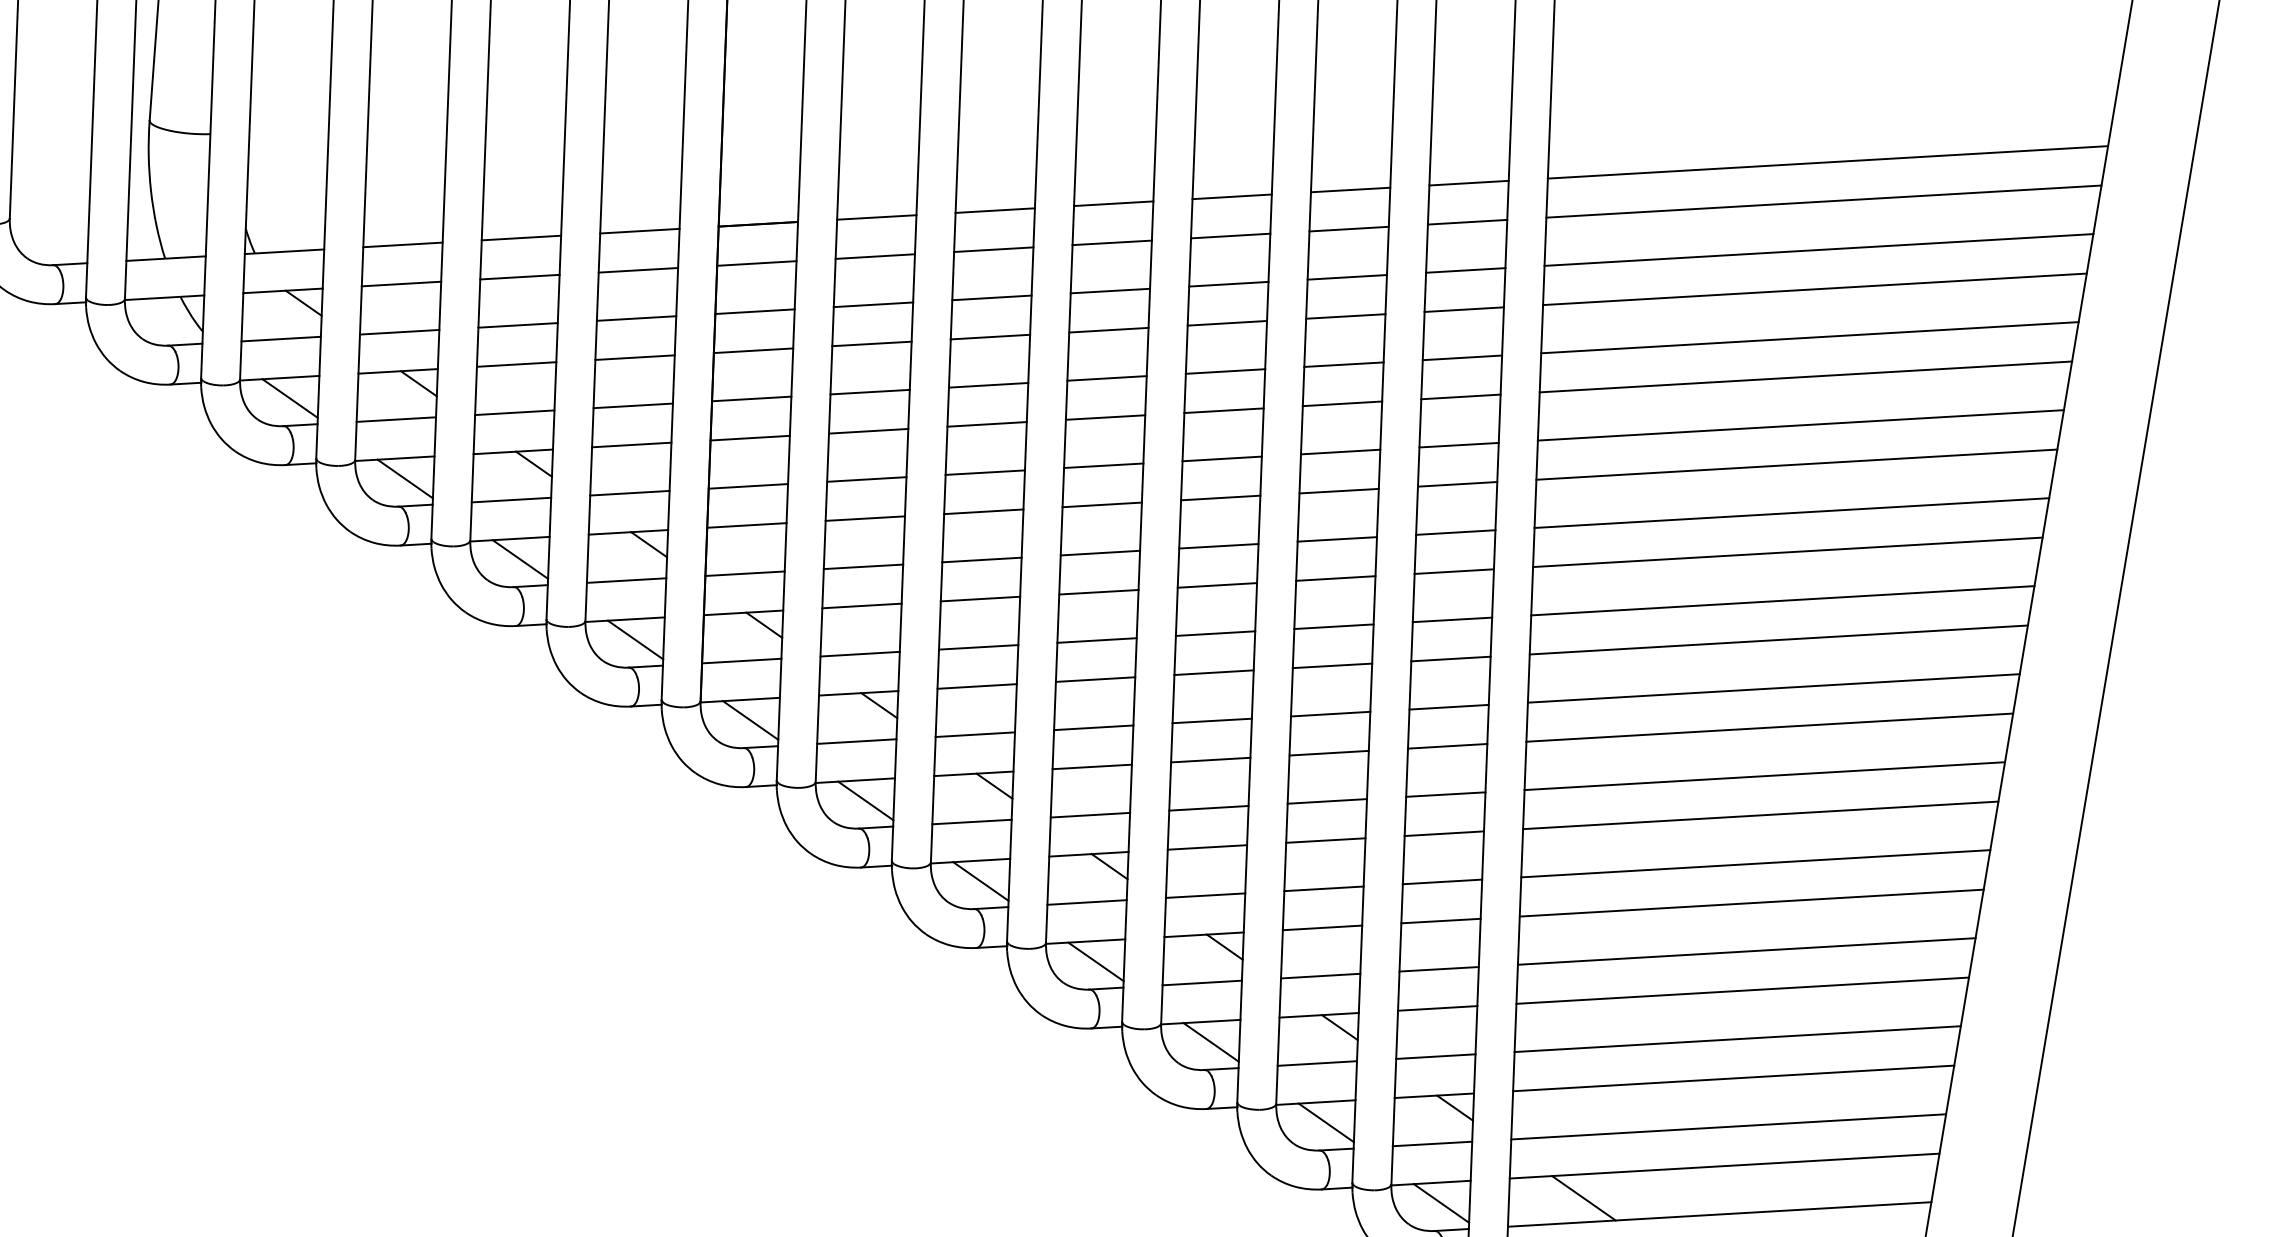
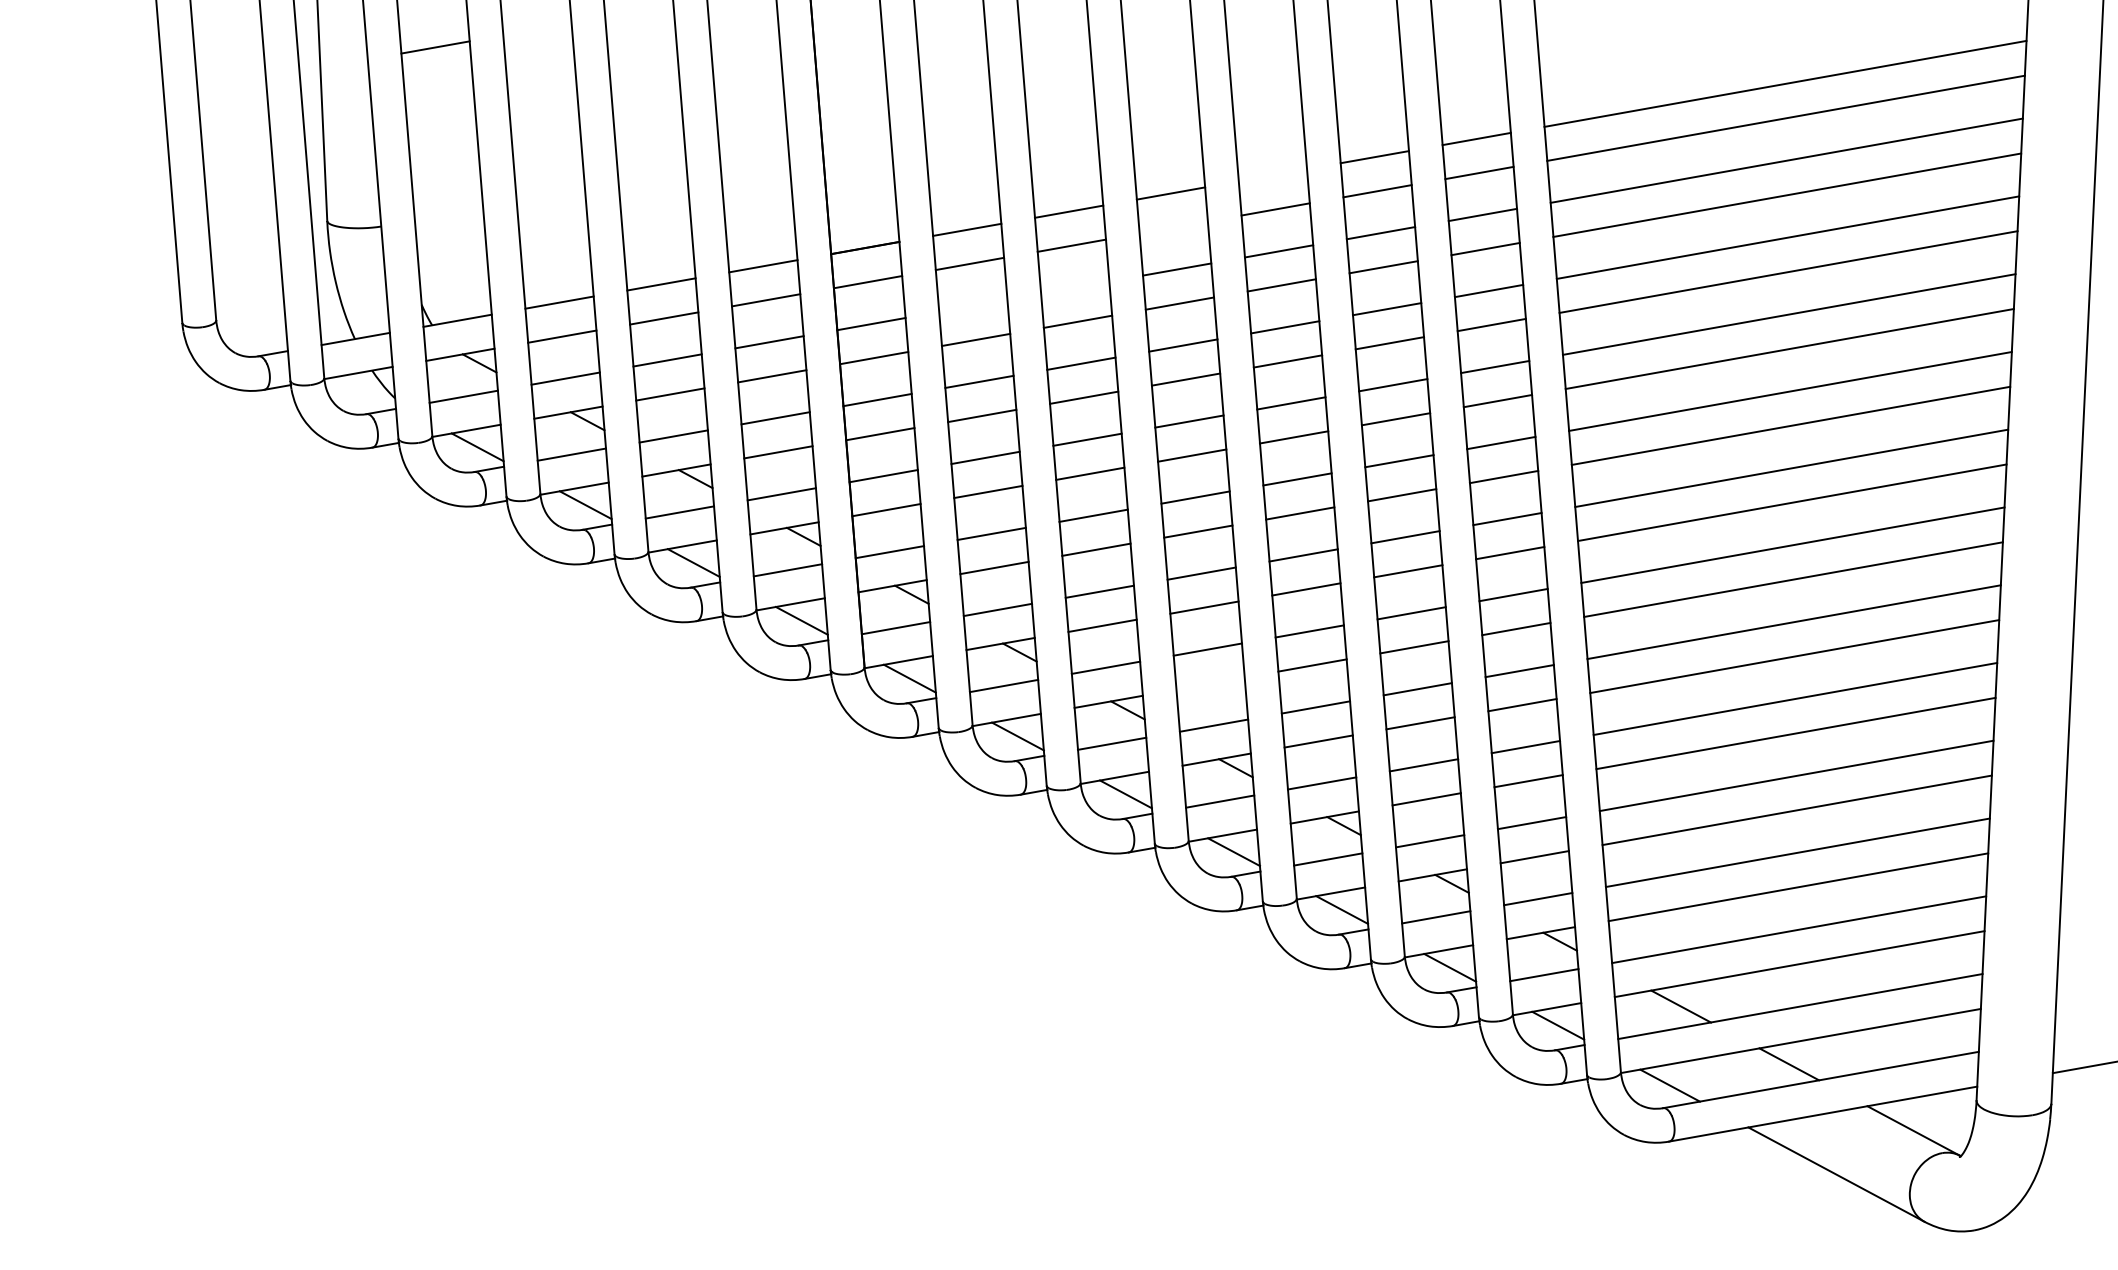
line: (1231, 196) -> (1272, 175), removed
line: (1111, 242) -> (1173, 227), removed
line: (992, 297) -> (1075, 287), removed
line: (873, 304) -> (973, 305), removed
line: (1092, 766) -> (1210, 683), removed

